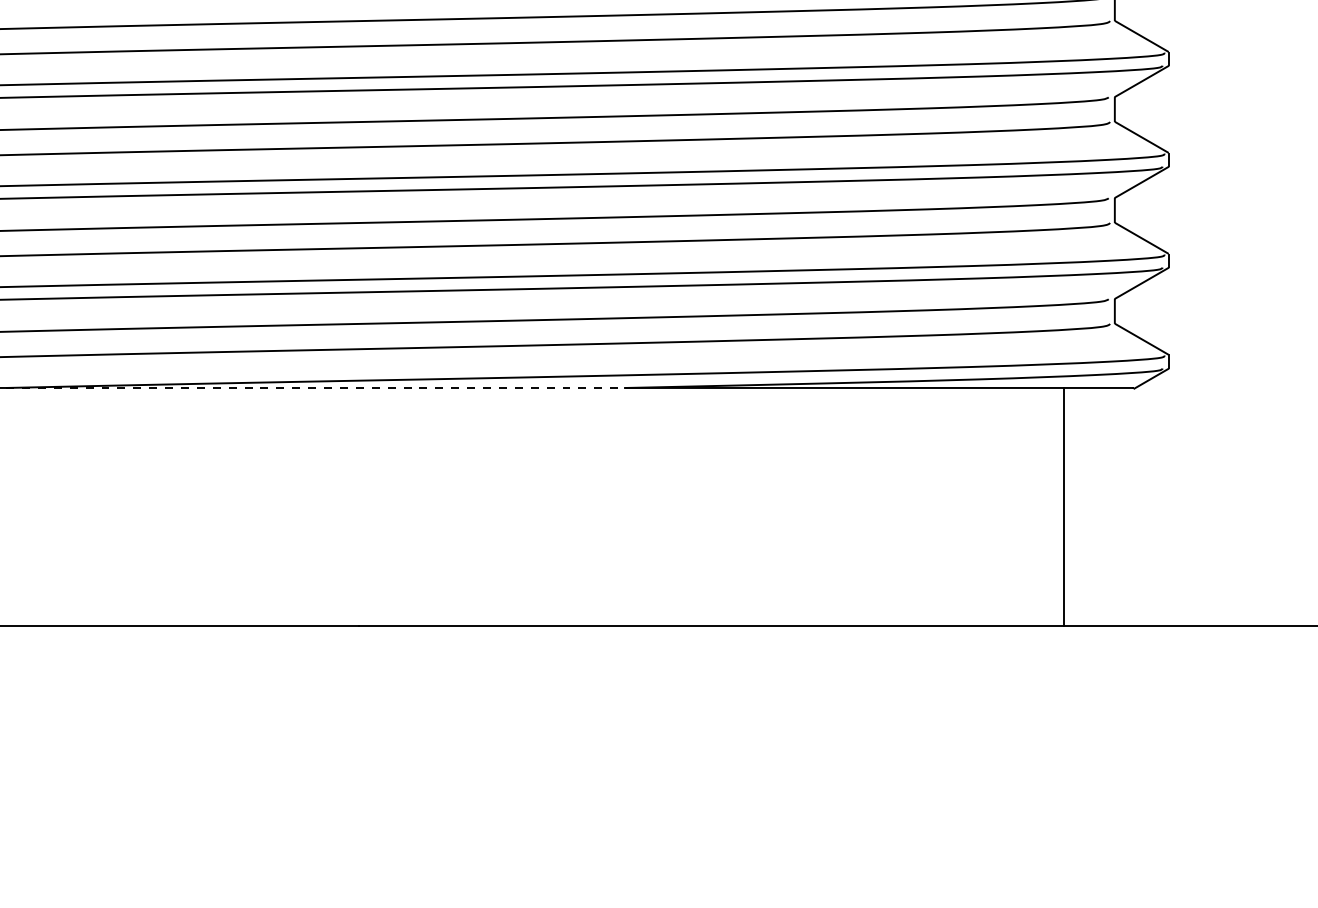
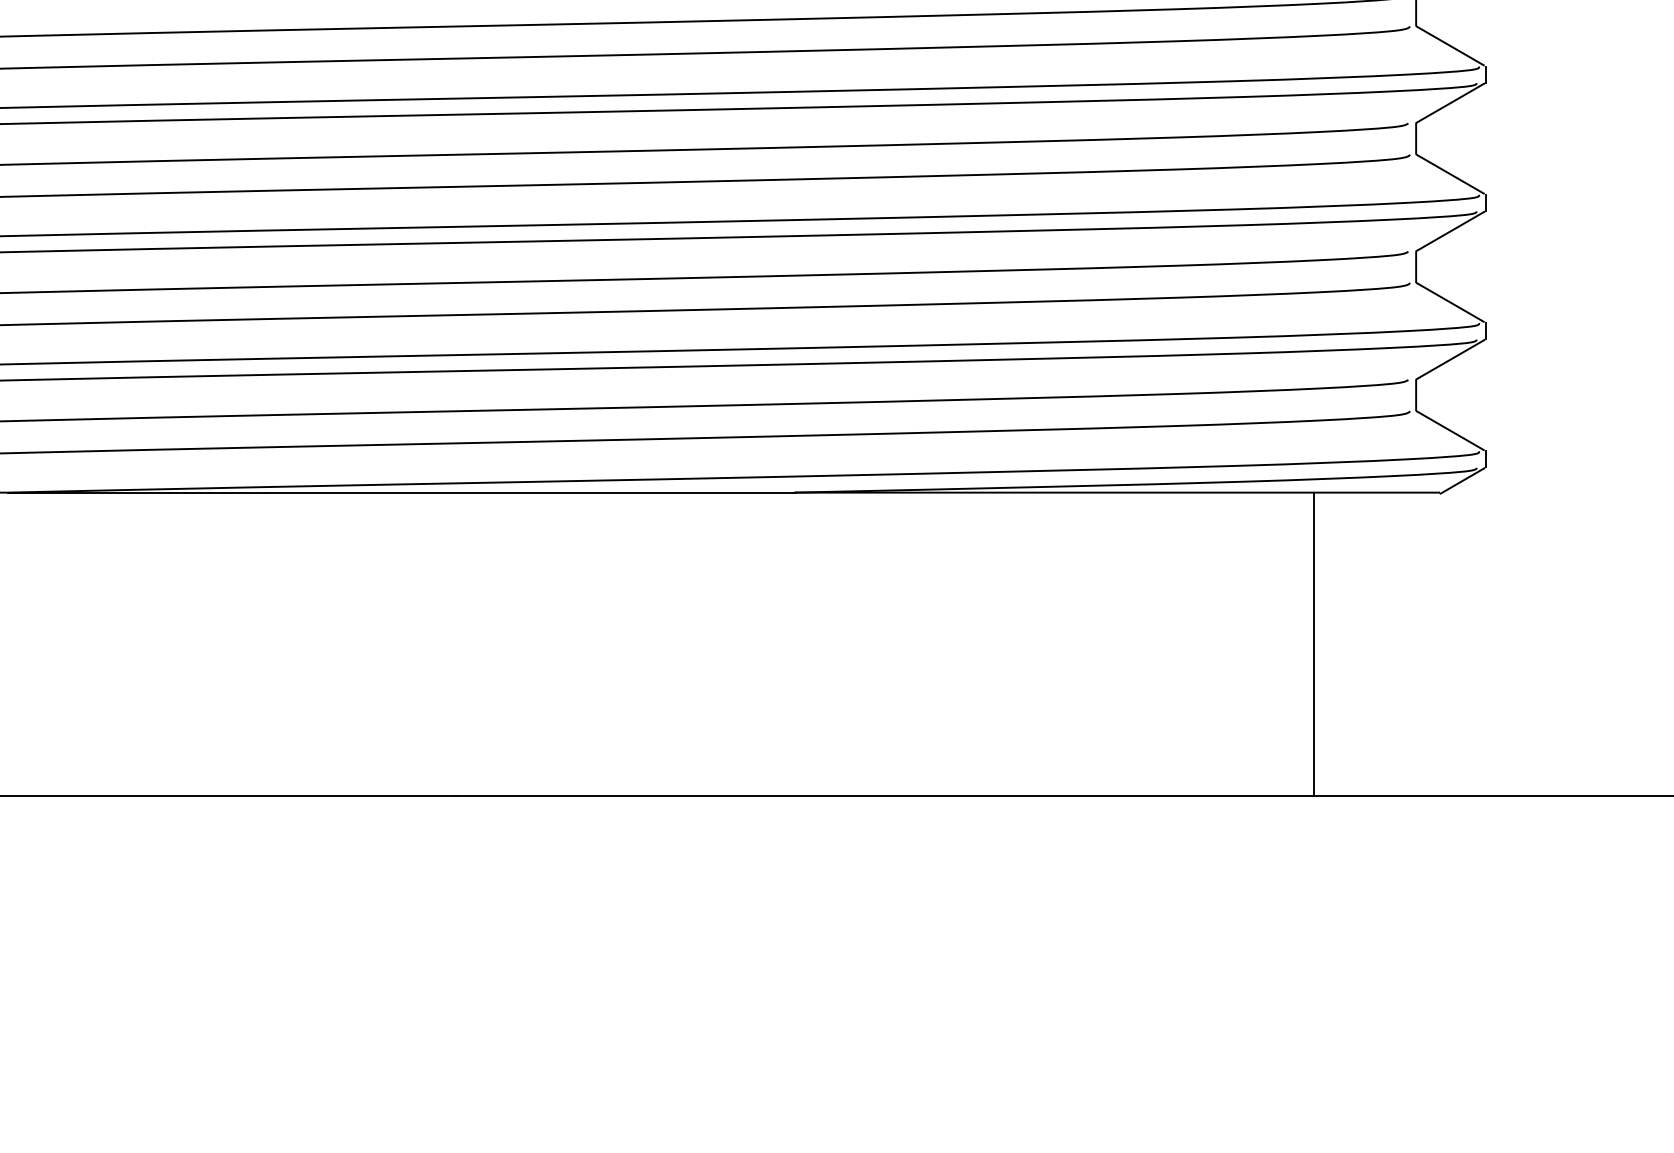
line: (315, 387) -> (400, 492), dashed -> solid
line: (1063, 506) -> (1313, 643), moved

